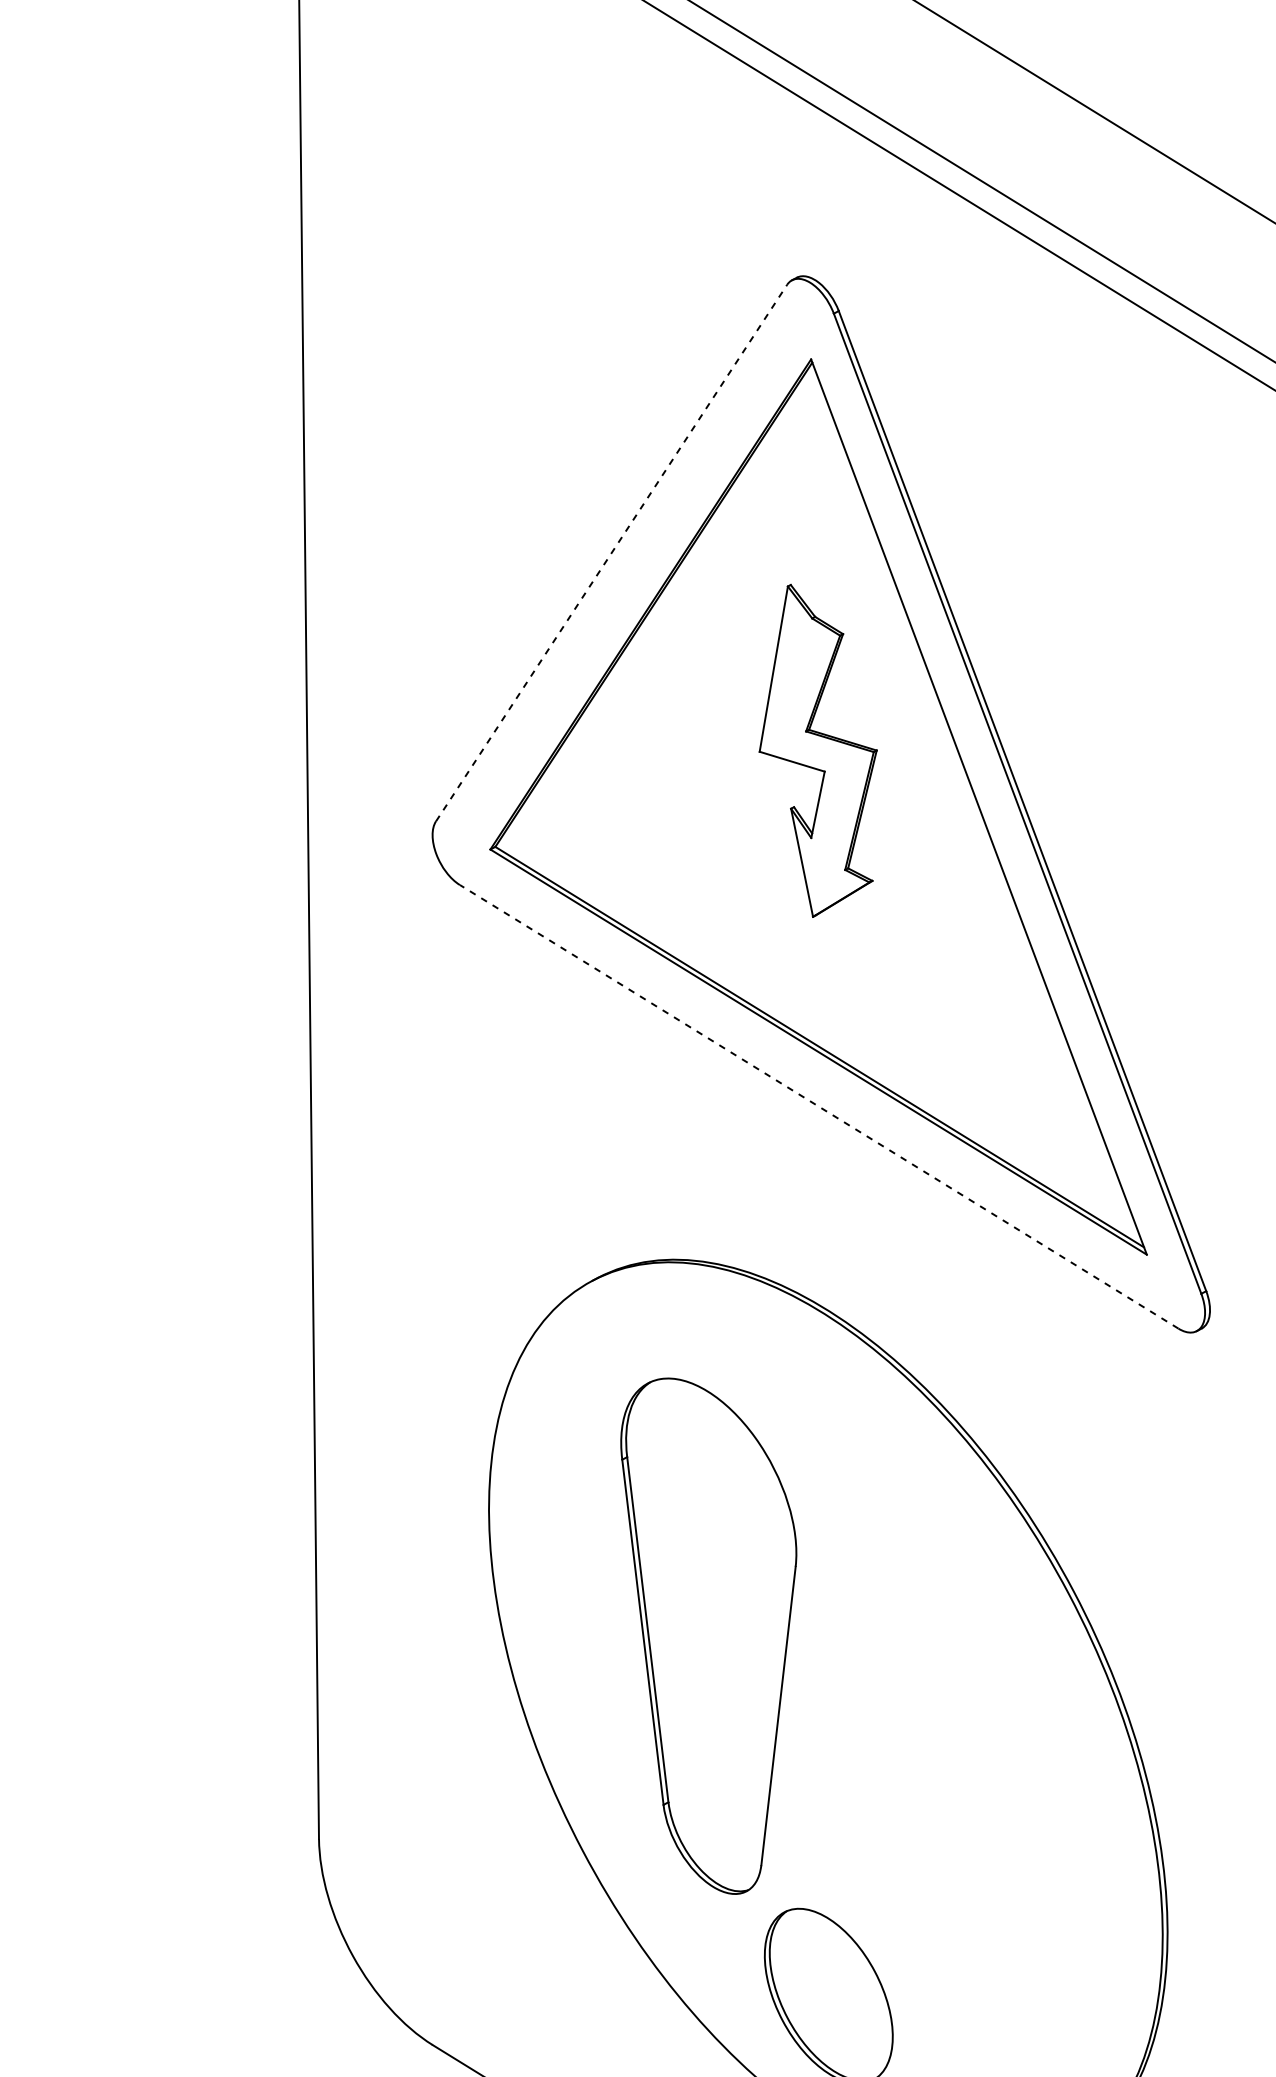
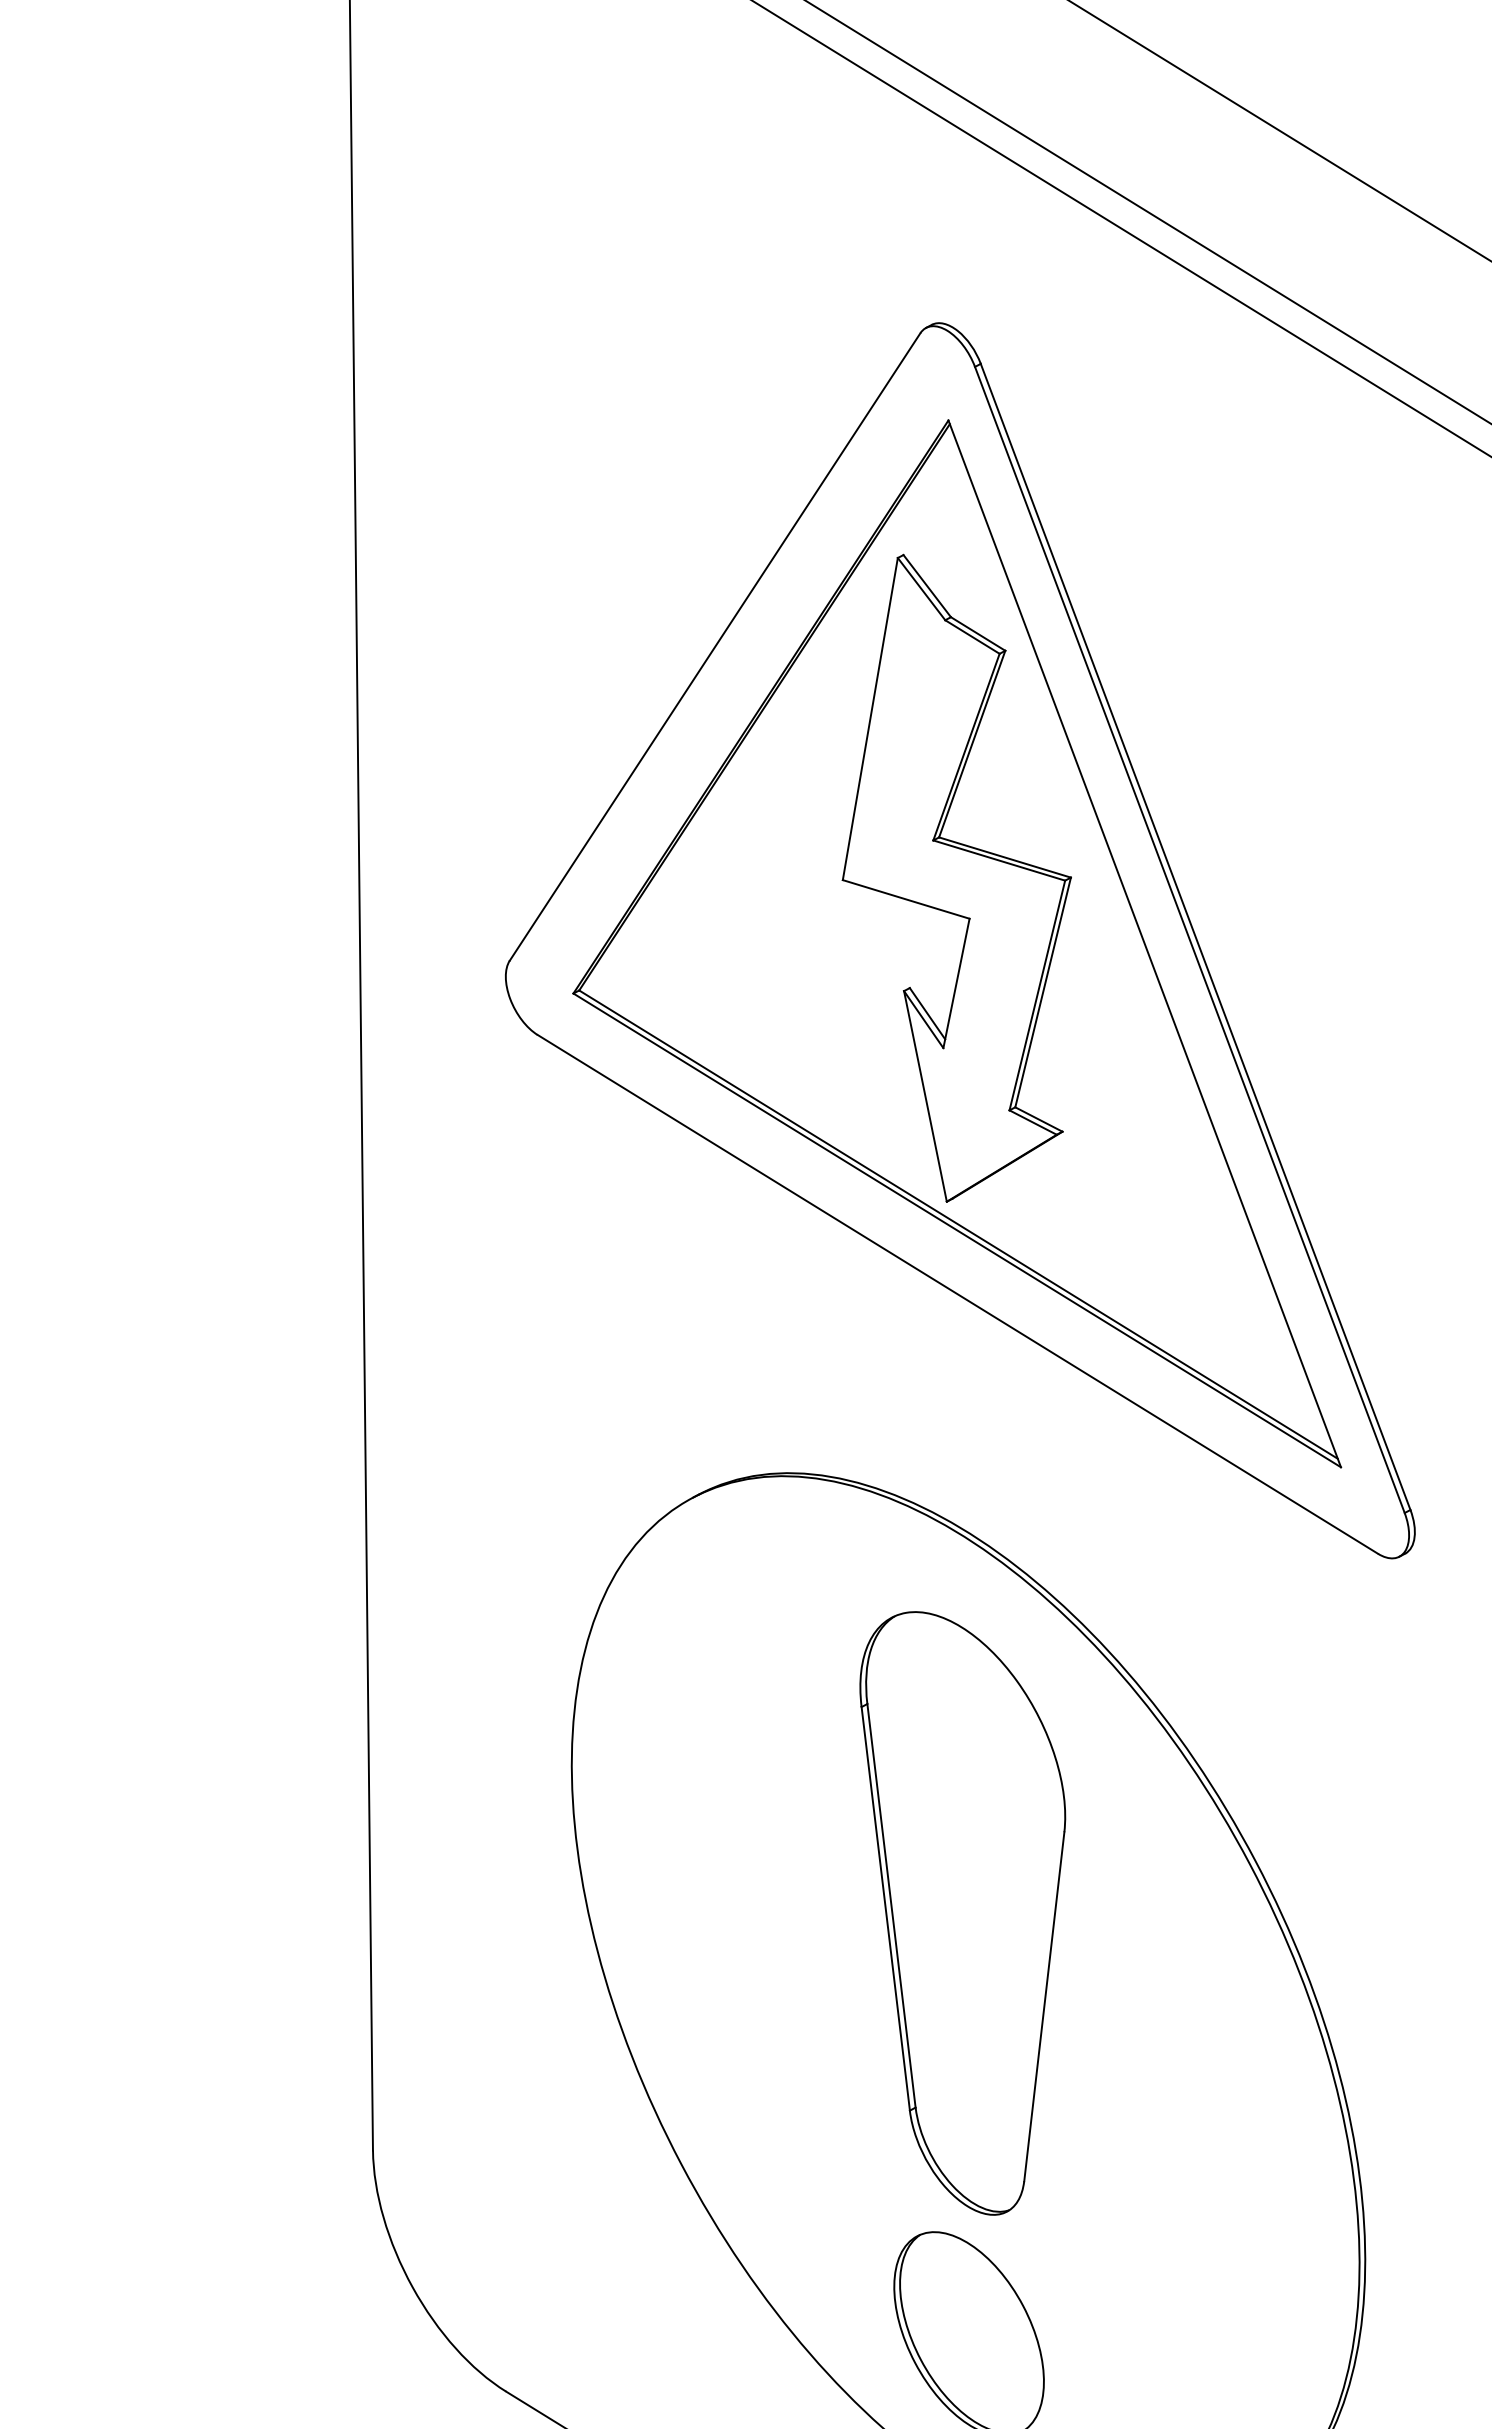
line: (611, 552) -> (715, 646), dashed -> solid
part: (818, 750) -> (956, 877), size x1.67
line: (818, 1106) -> (957, 1294), dashed -> solid
part: (708, 1636) -> (962, 1913), moved

